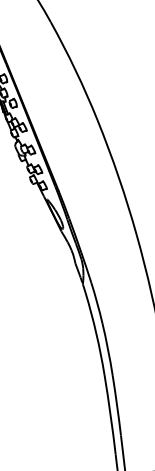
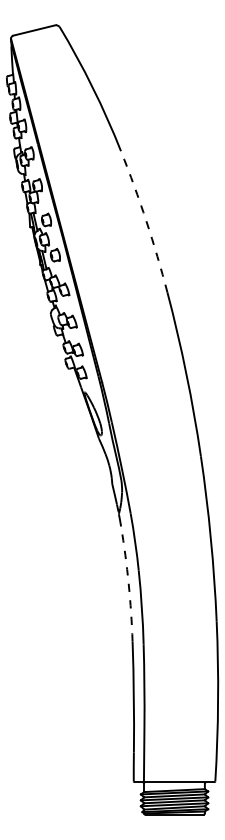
arc: (75, 70) -> (146, 221), solid -> dashed
arc: (96, 333) -> (128, 583), solid -> dashed

